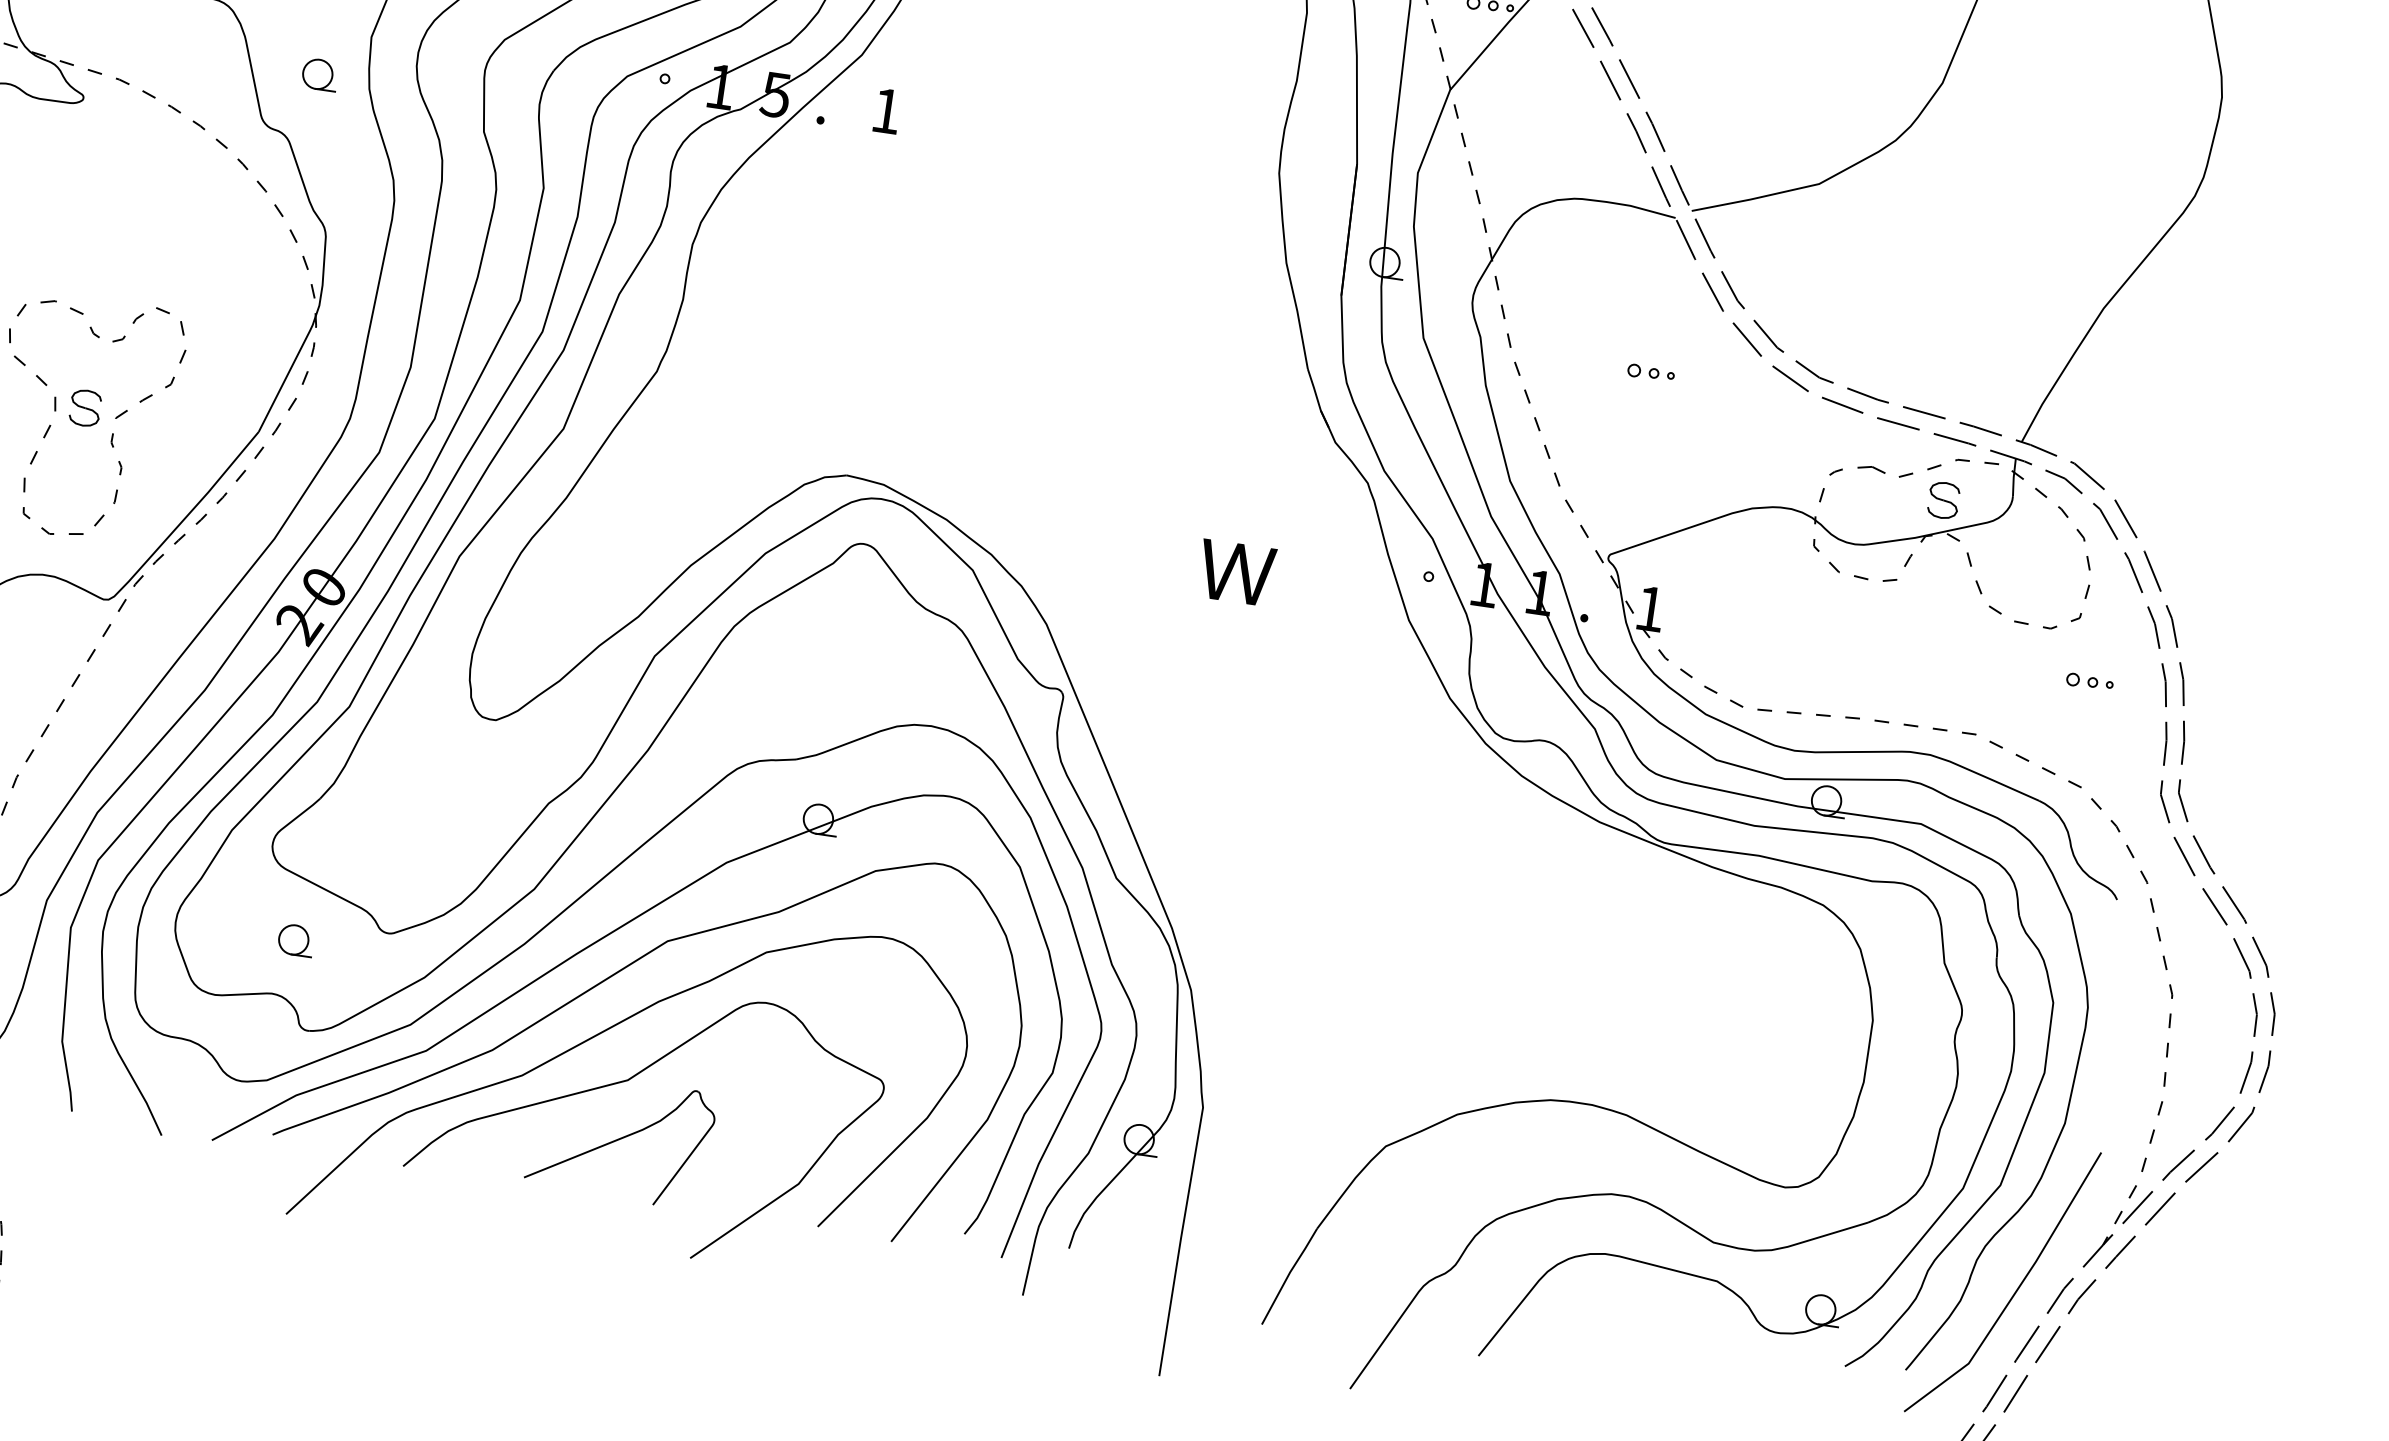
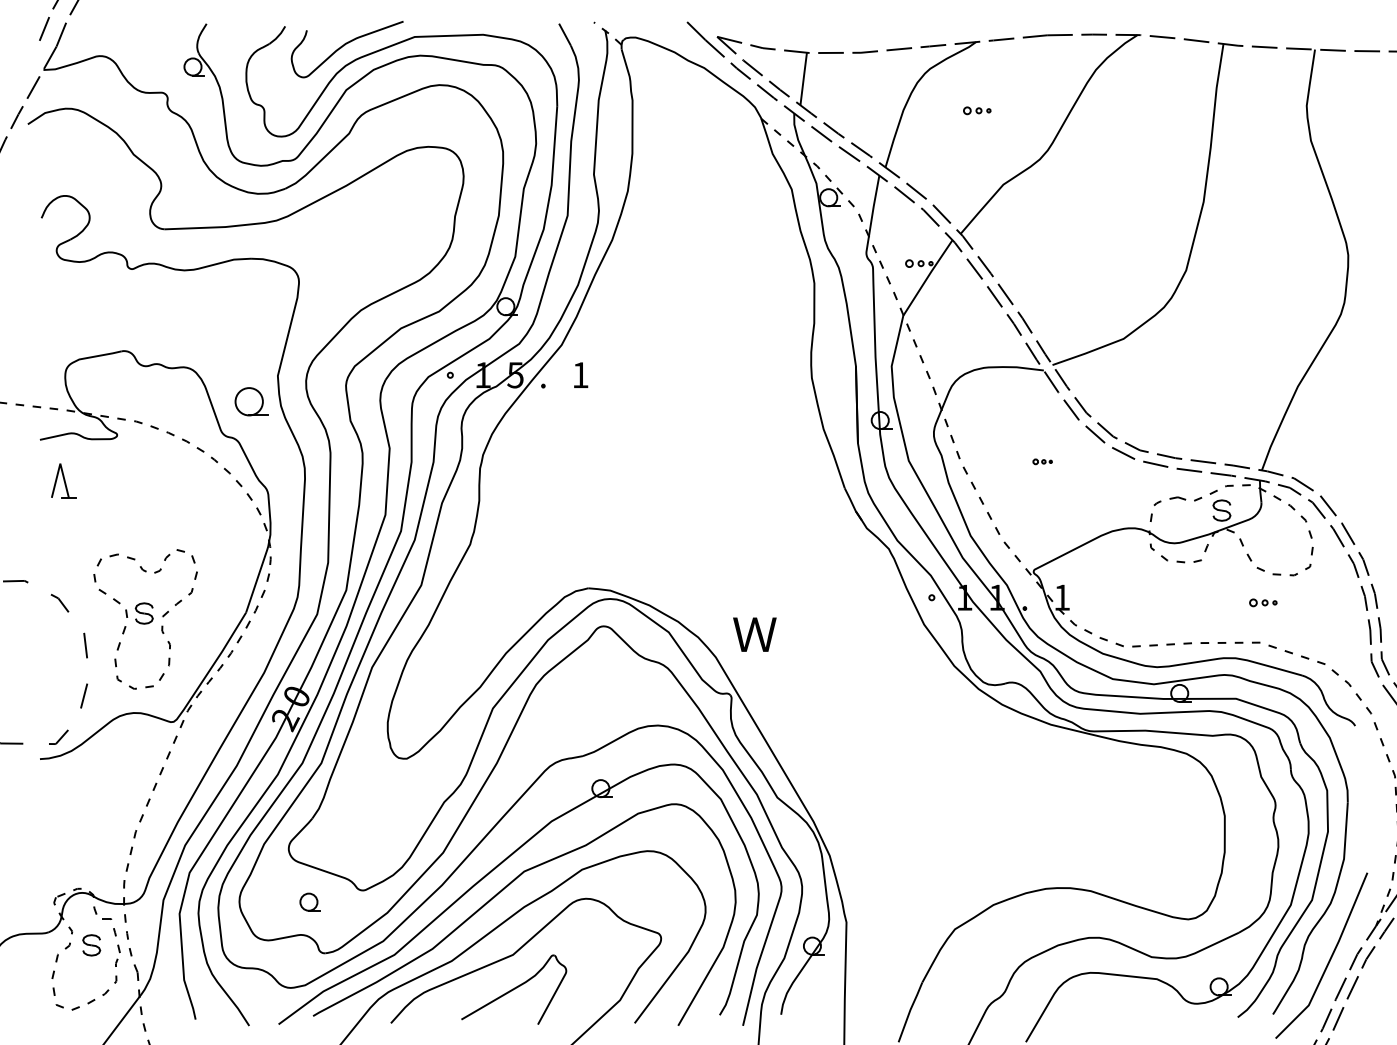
part: (320, 74) -> (251, 401), size x1.6
part: (1650, 372) -> (1042, 461), size x0.7
text: (1235, 572) -> (754, 634), moved
part: (2090, 681) -> (1263, 602), moved

